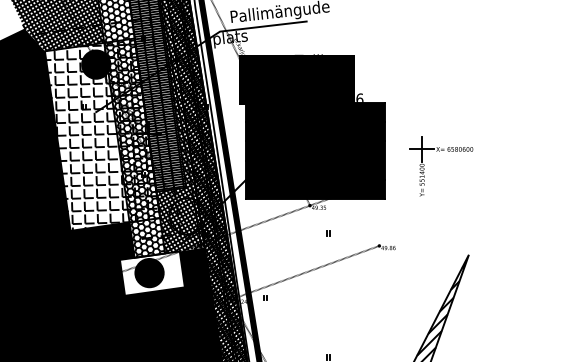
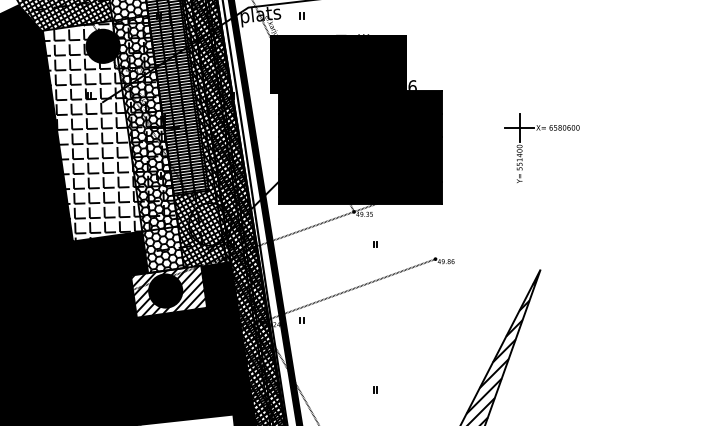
part: (265, 38) -> (301, 15), added
part: (439, 151) -> (540, 130), moved
hatch: (151, 273) -> (168, 291), added

